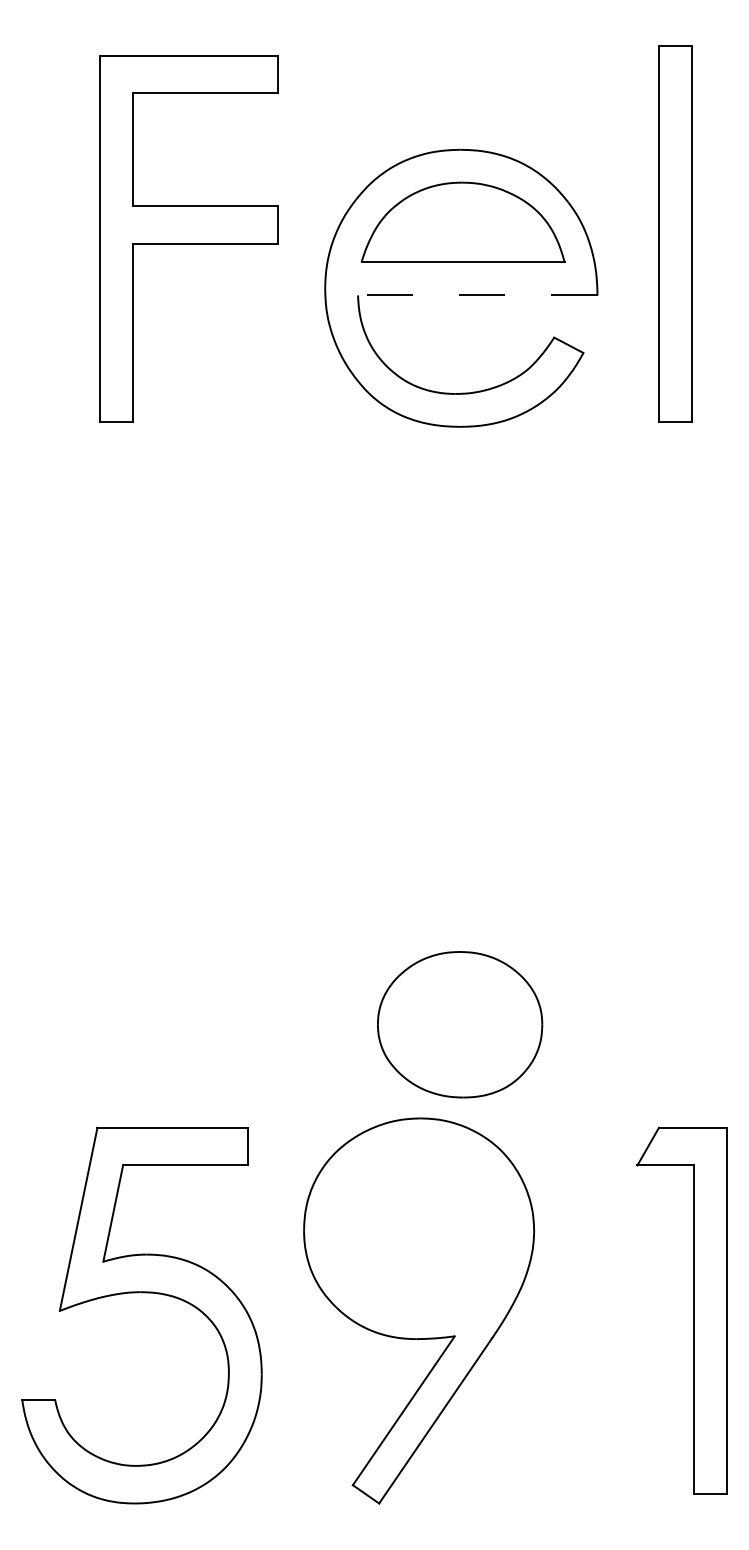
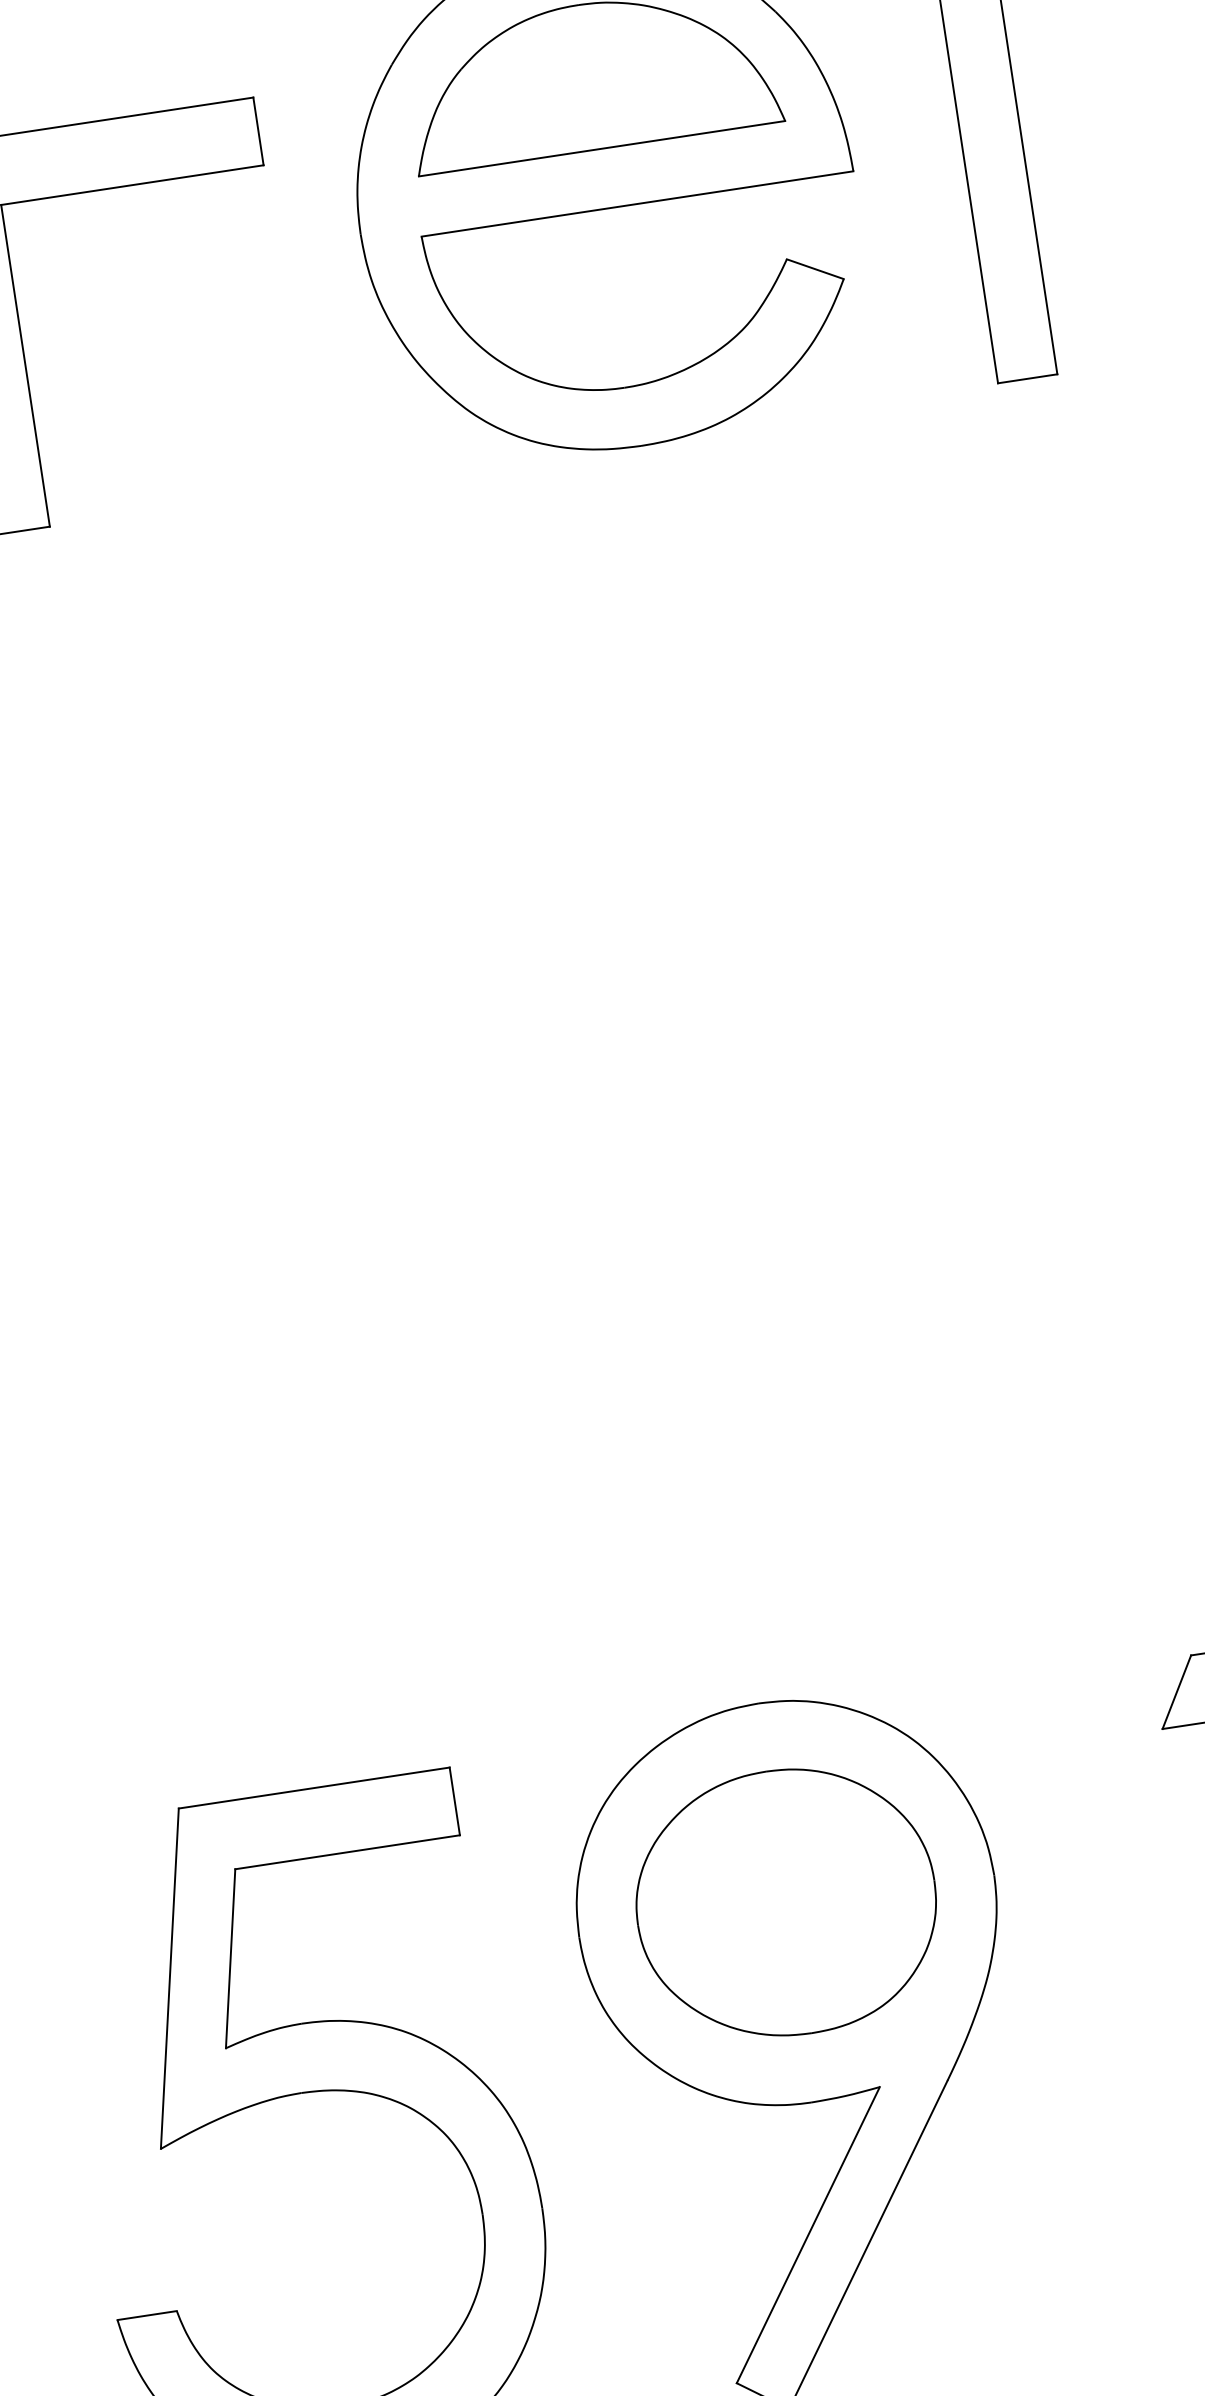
line: (477, 295) -> (637, 204), dashed -> solid
part: (460, 1024) -> (786, 1902), moved

